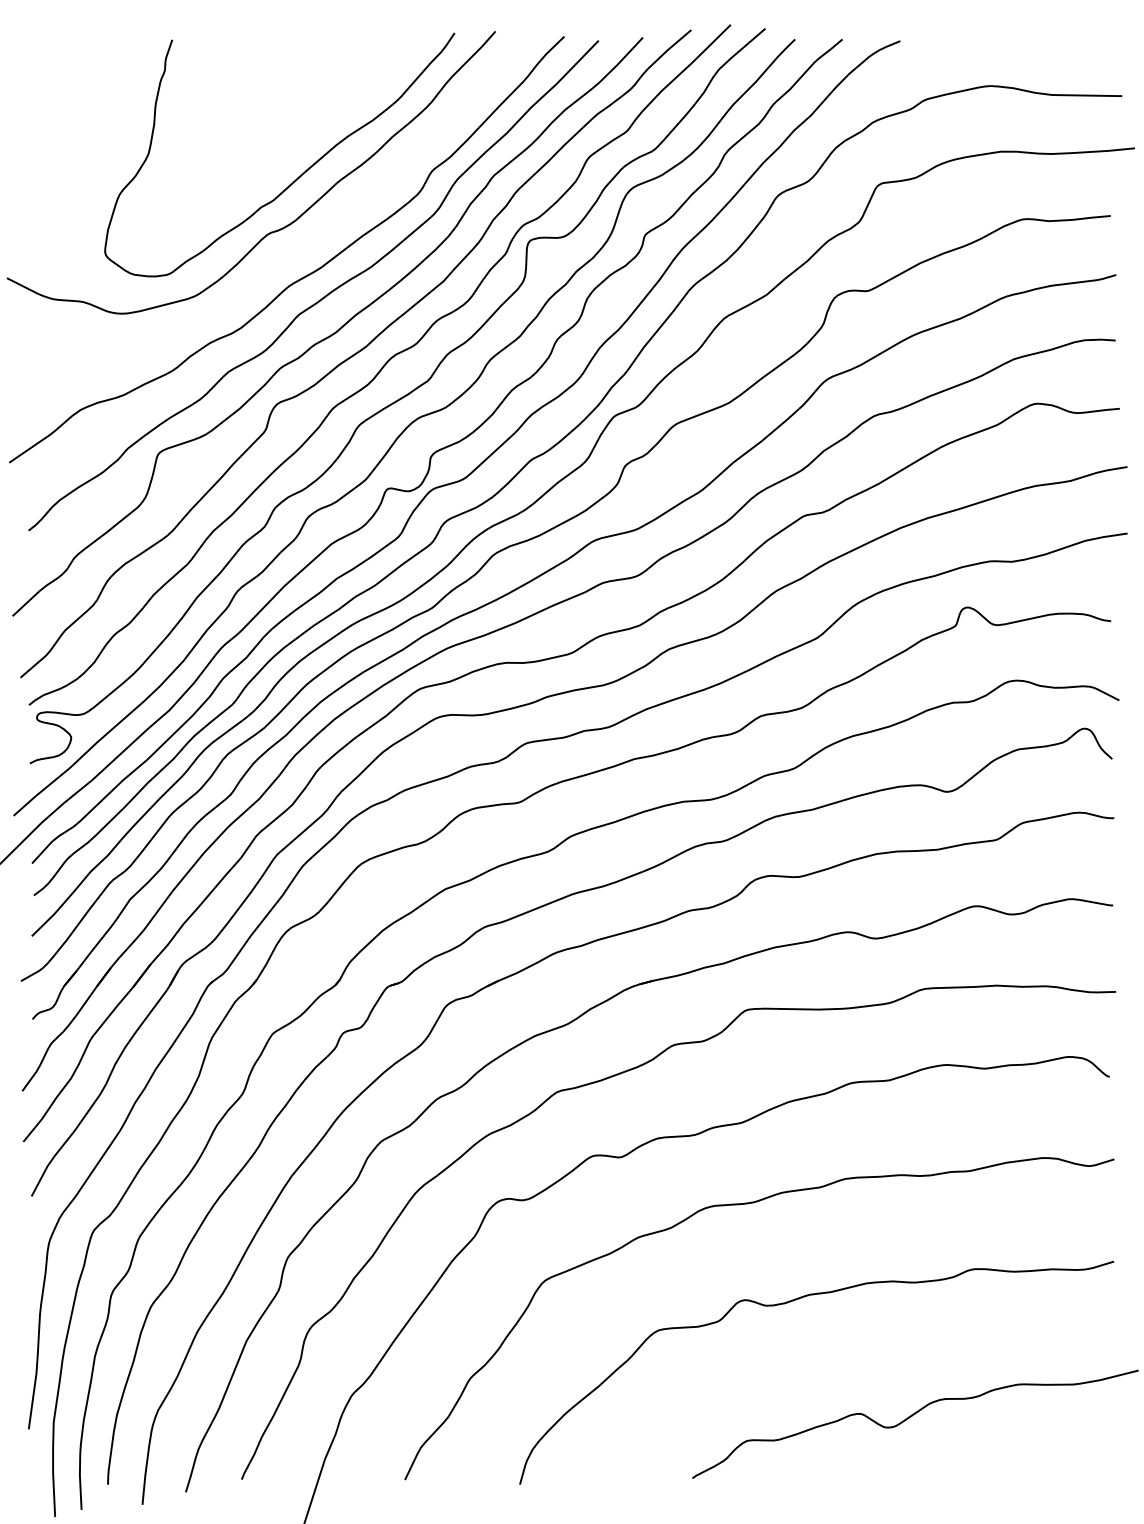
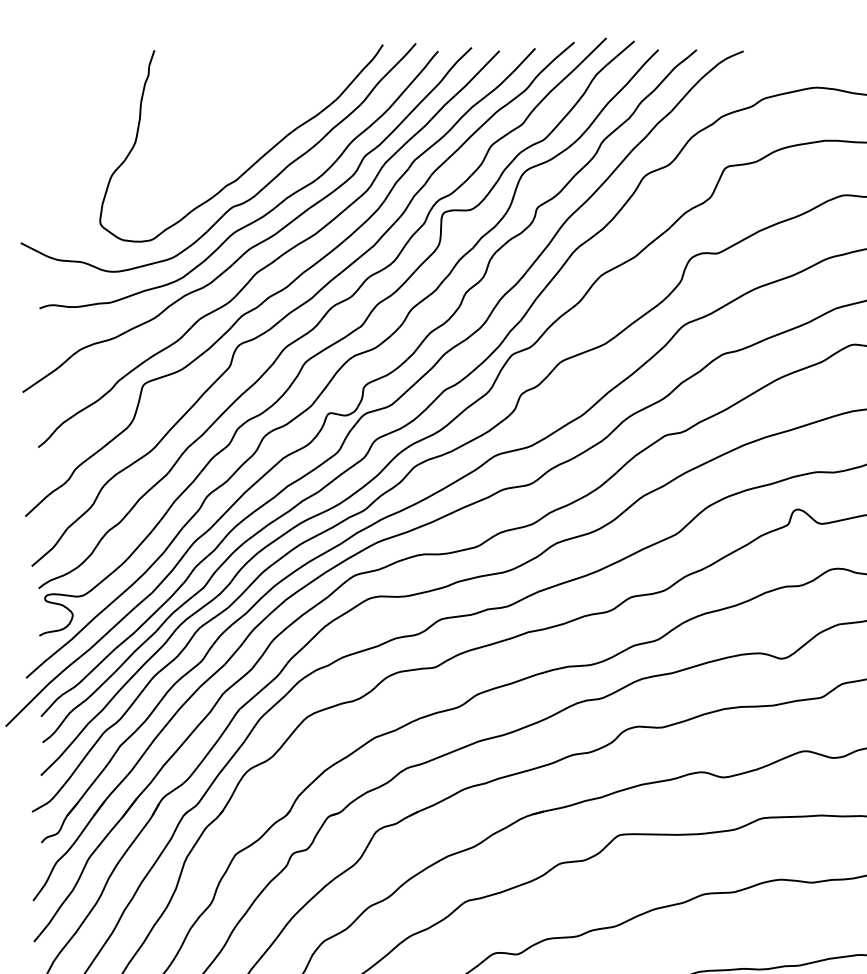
curve: (308, 242) -> (264, 214), added

